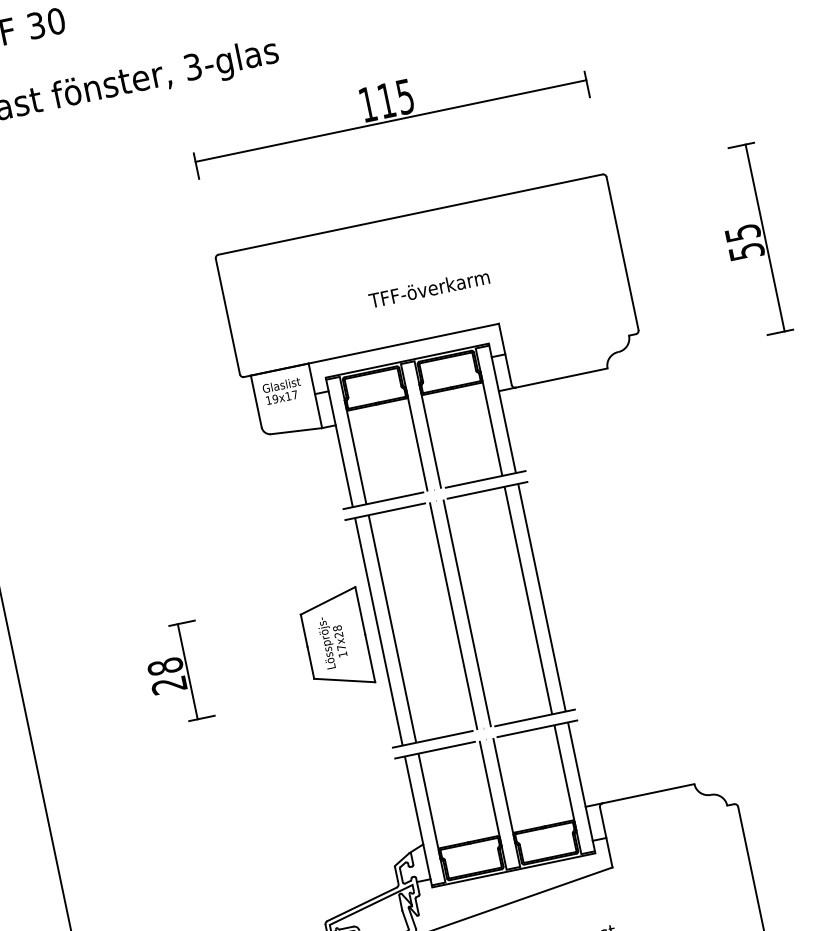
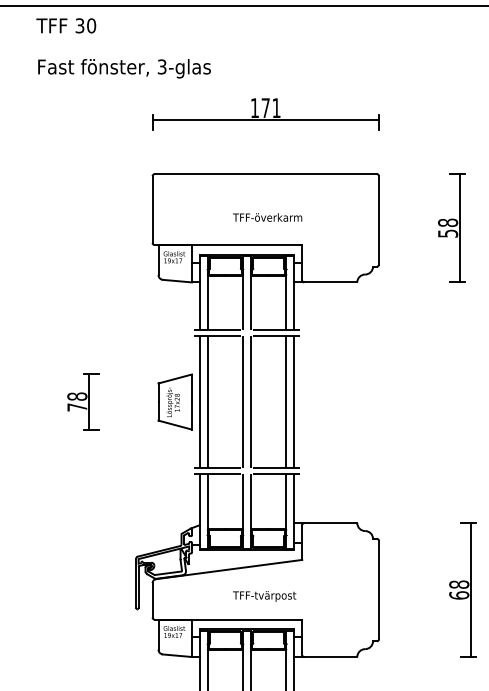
text: (394, 99) -> (270, 108), 115 -> 171
text: (743, 232) -> (448, 222), 55 -> 58
text: (169, 685) -> (77, 407), 28 -> 78

